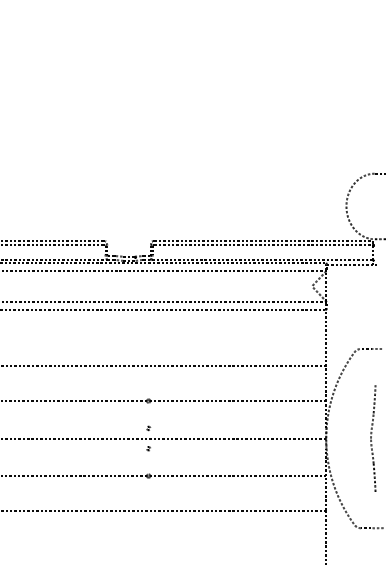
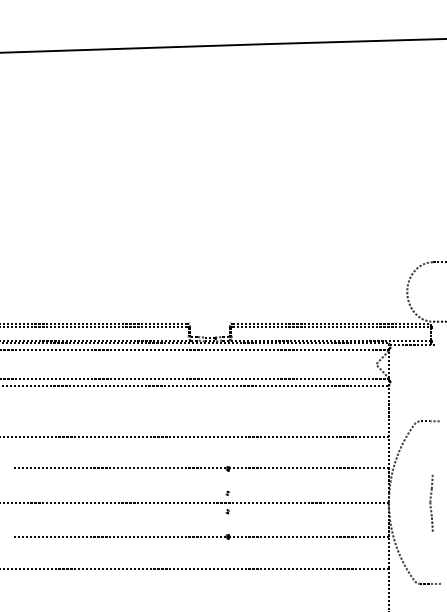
part: (373, 438) -> (431, 502), size x0.6

